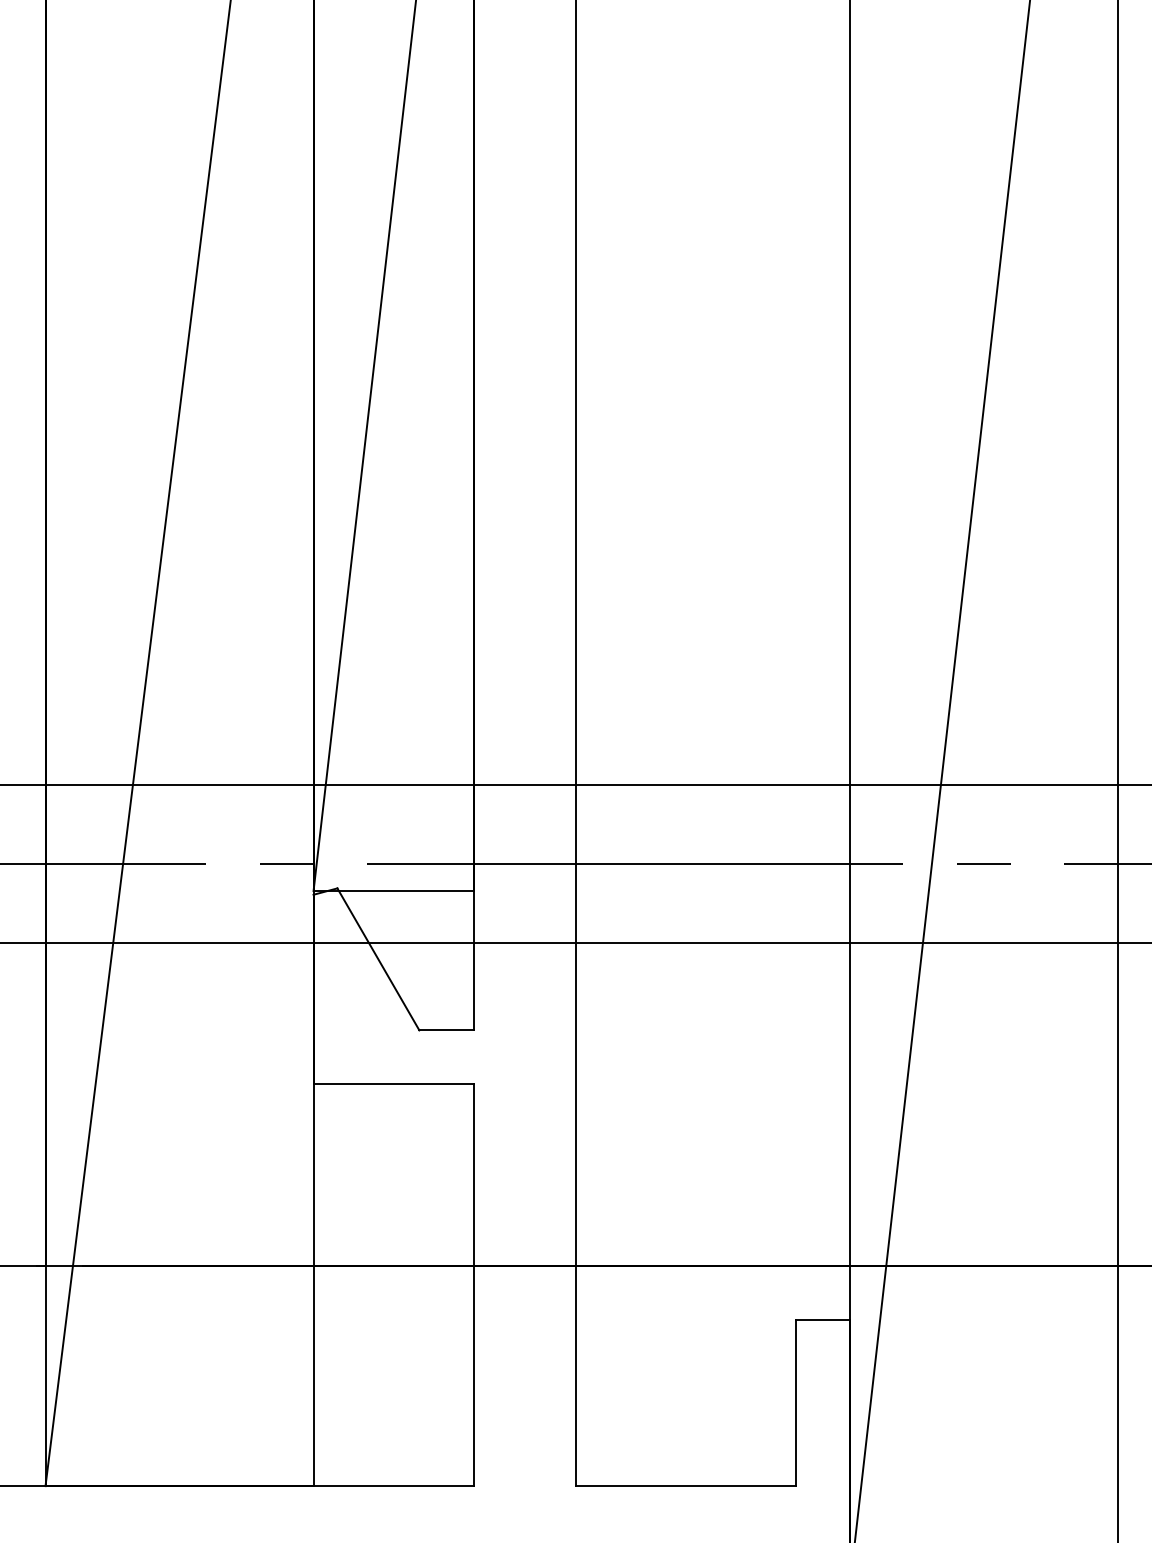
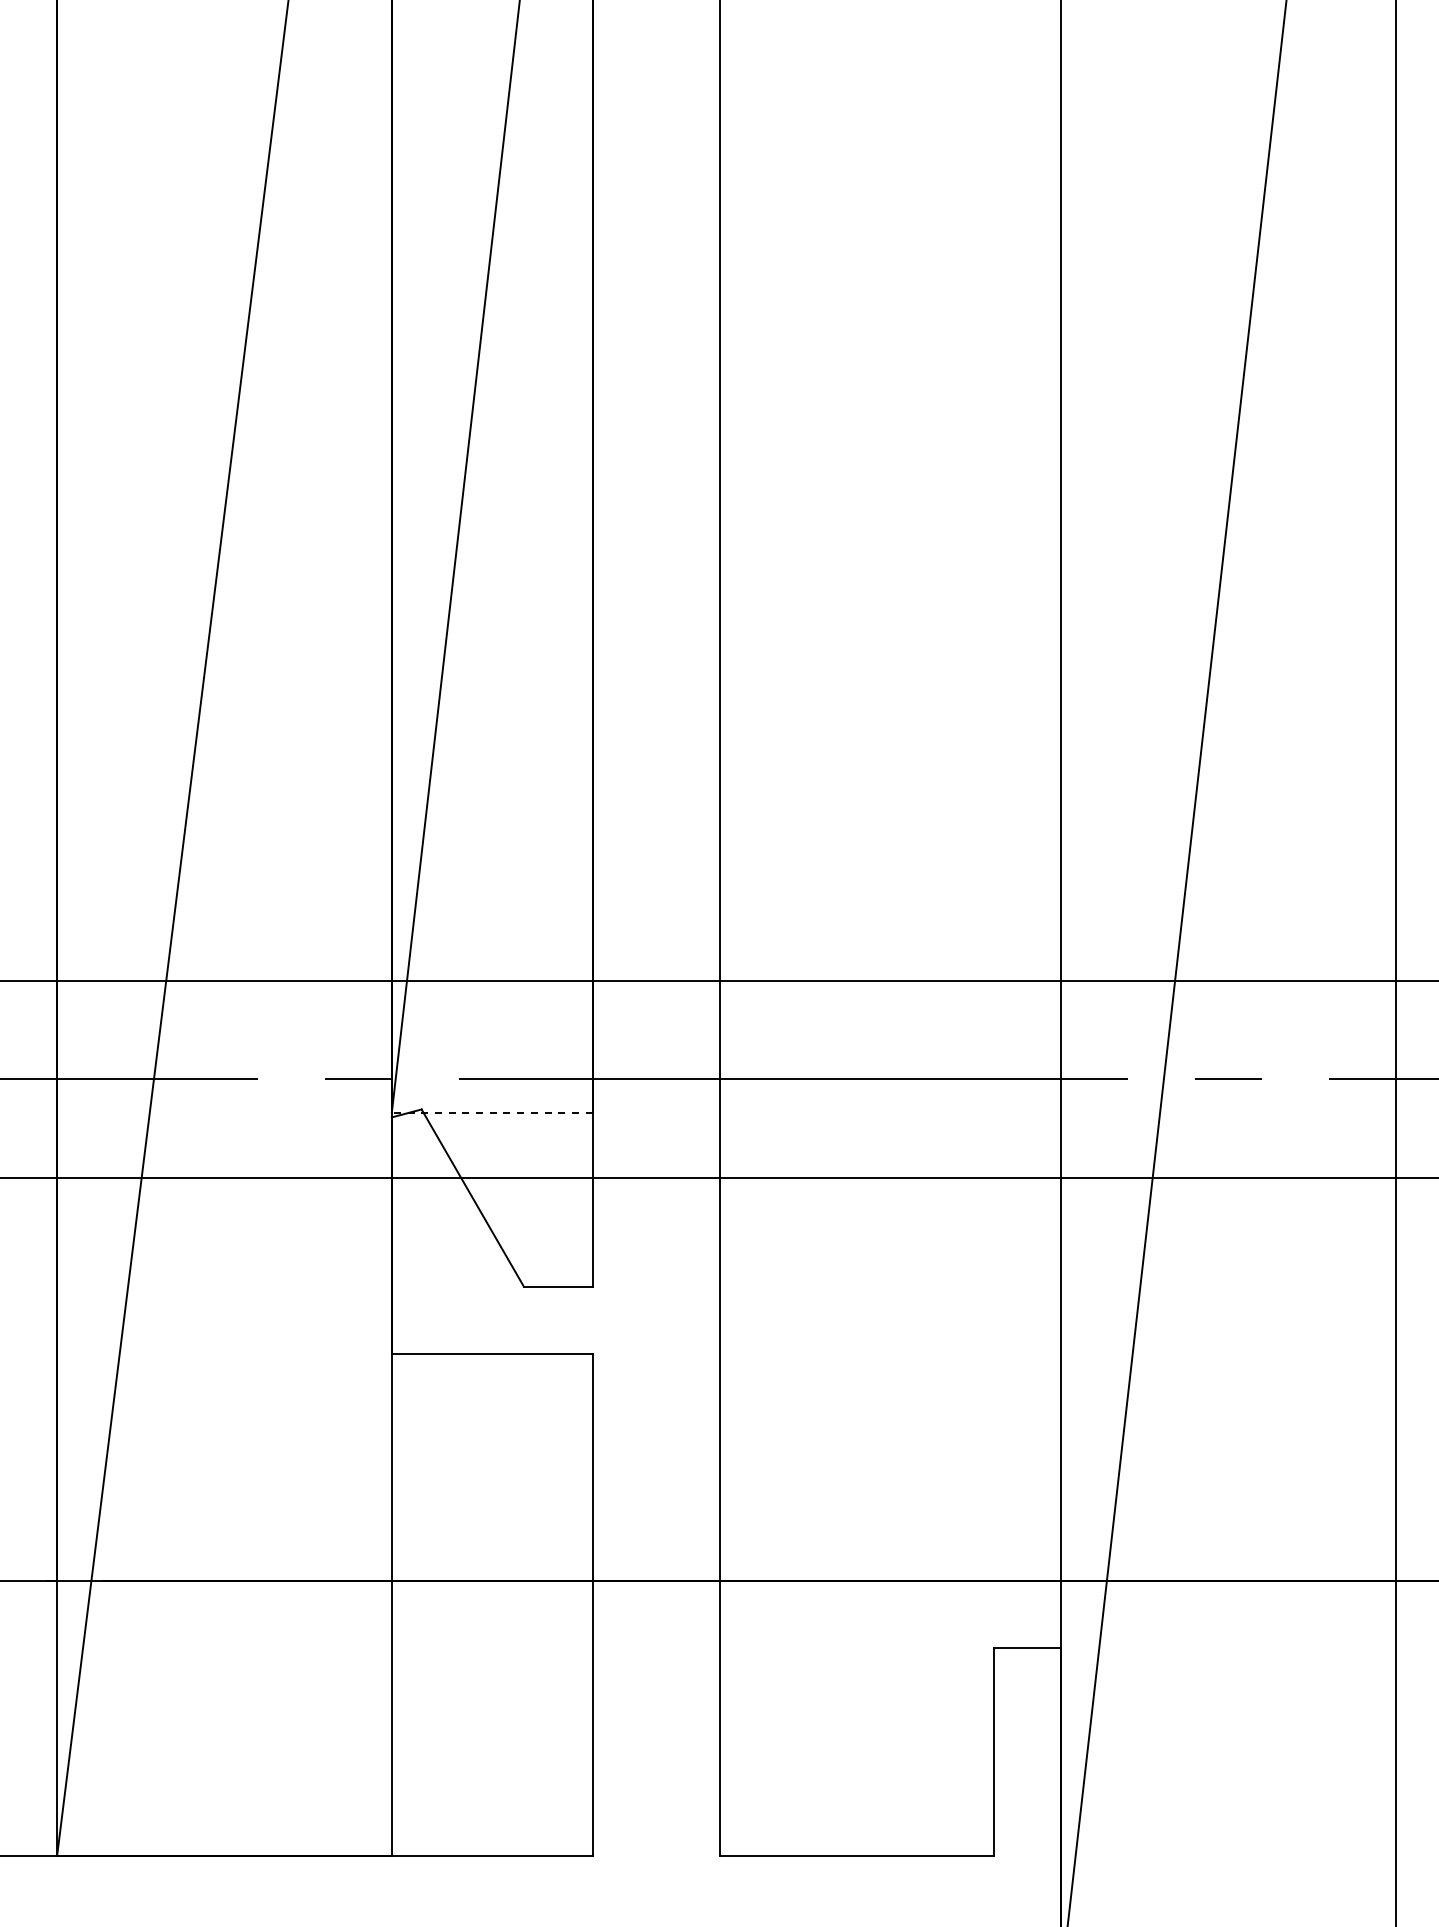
line: (393, 890) -> (491, 1112), solid -> dashed

